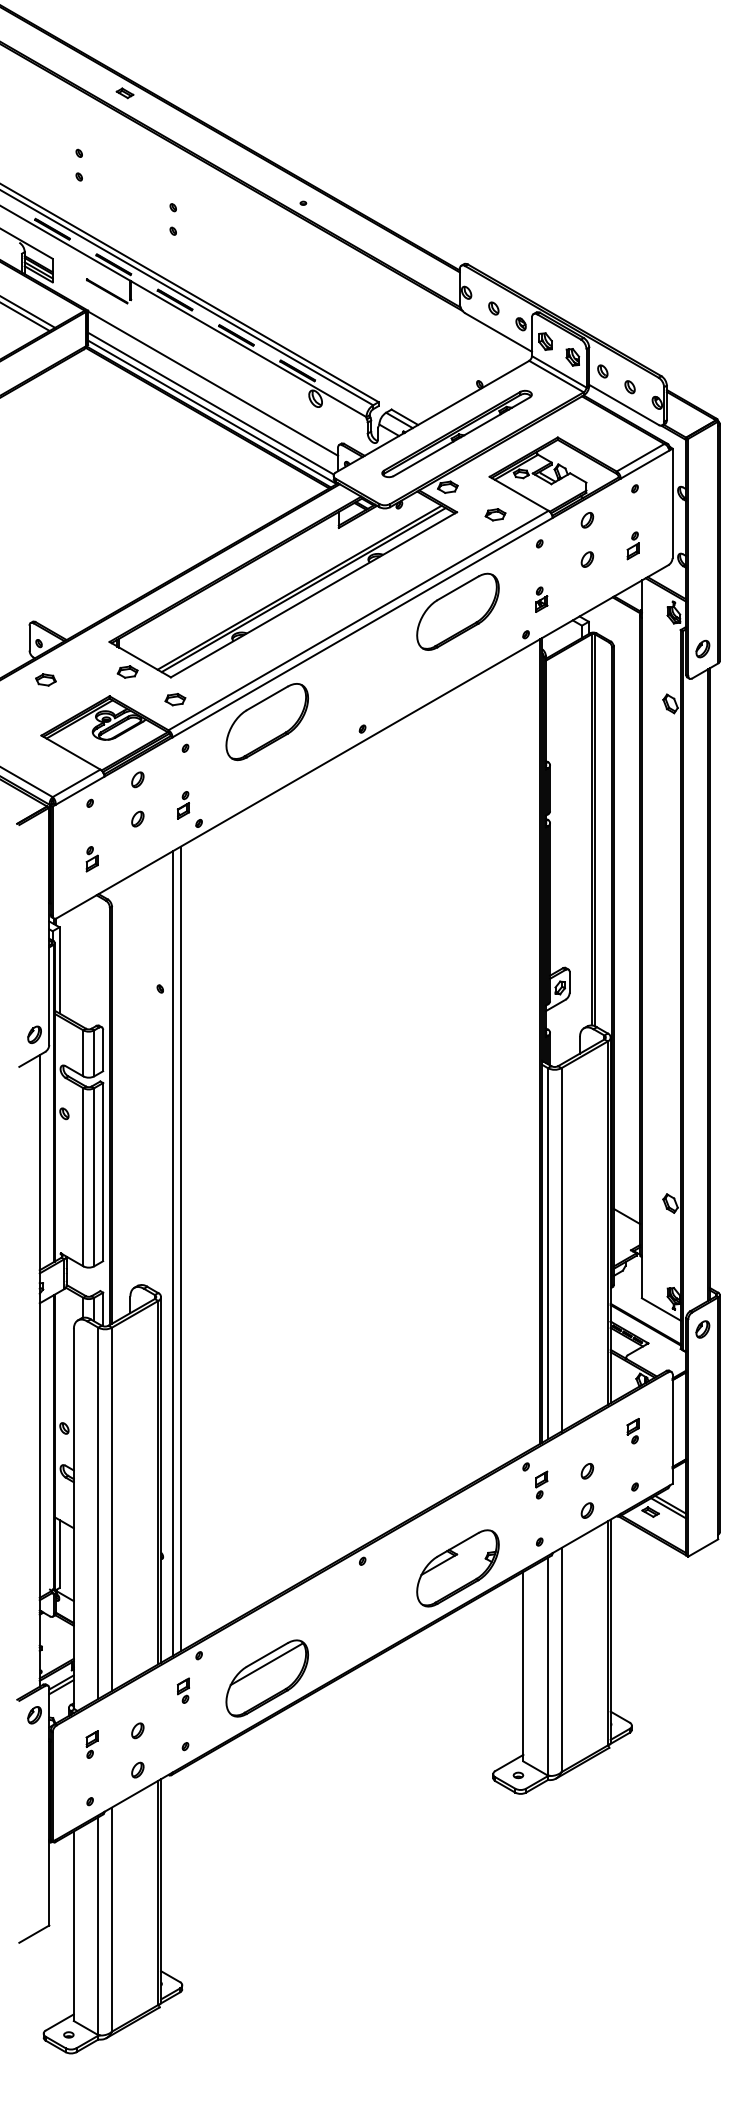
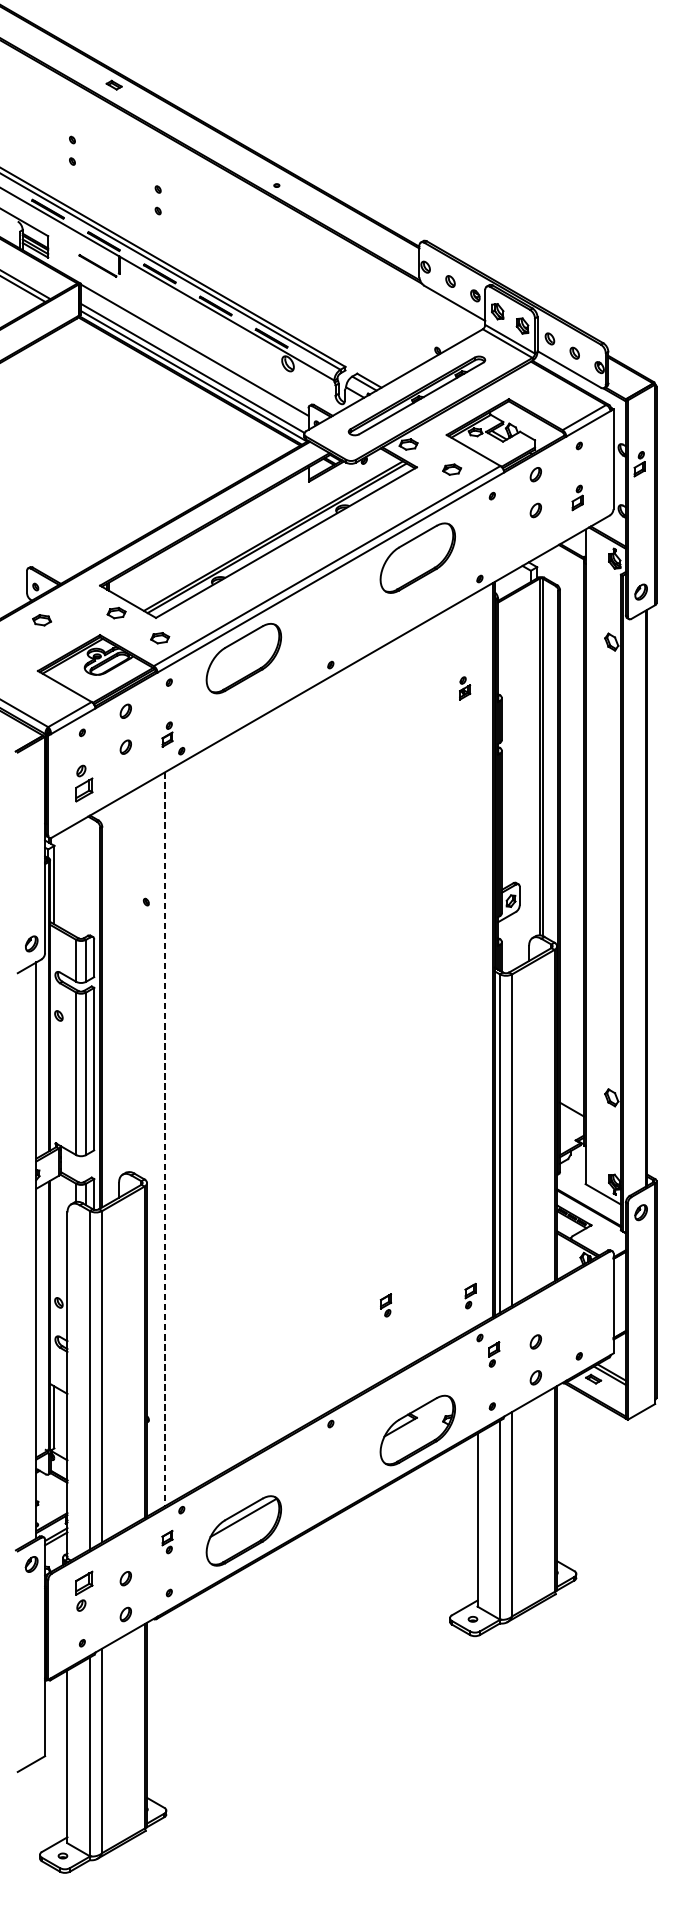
part: (700, 508) -> (639, 463), added
part: (541, 599) -> (464, 688), moved
part: (91, 859) -> (83, 784), size x1.6
line: (180, 1249) -> (164, 1139), solid -> dashed
line: (172, 1253) -> (157, 1143), removed
part: (515, 1420) -> (470, 1295), added
part: (632, 1431) -> (385, 1305), moved
part: (91, 1744) -> (83, 1591), size x1.6

